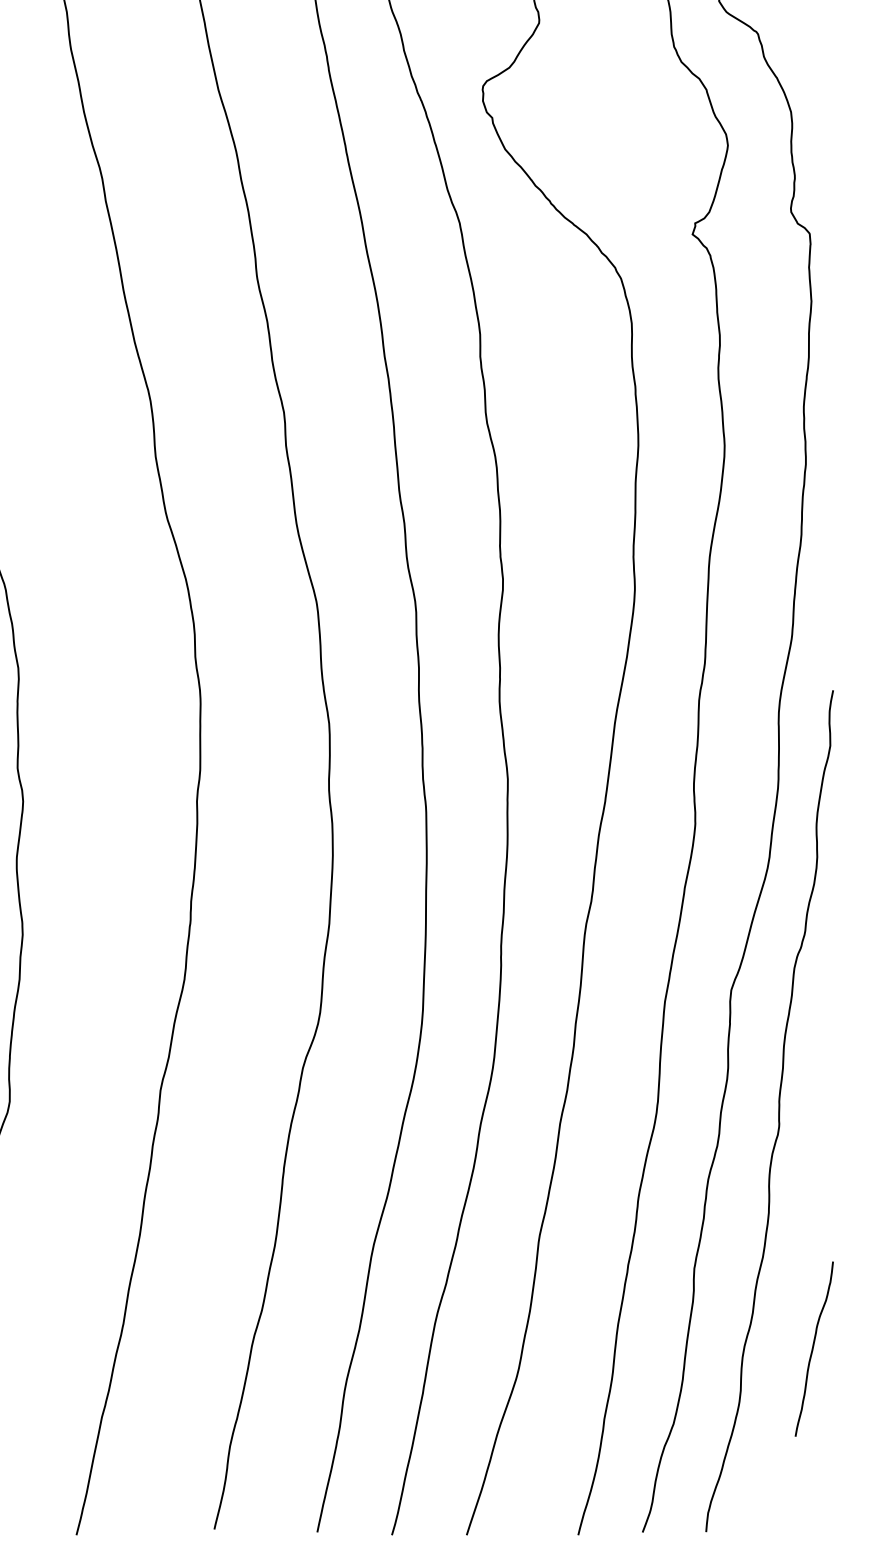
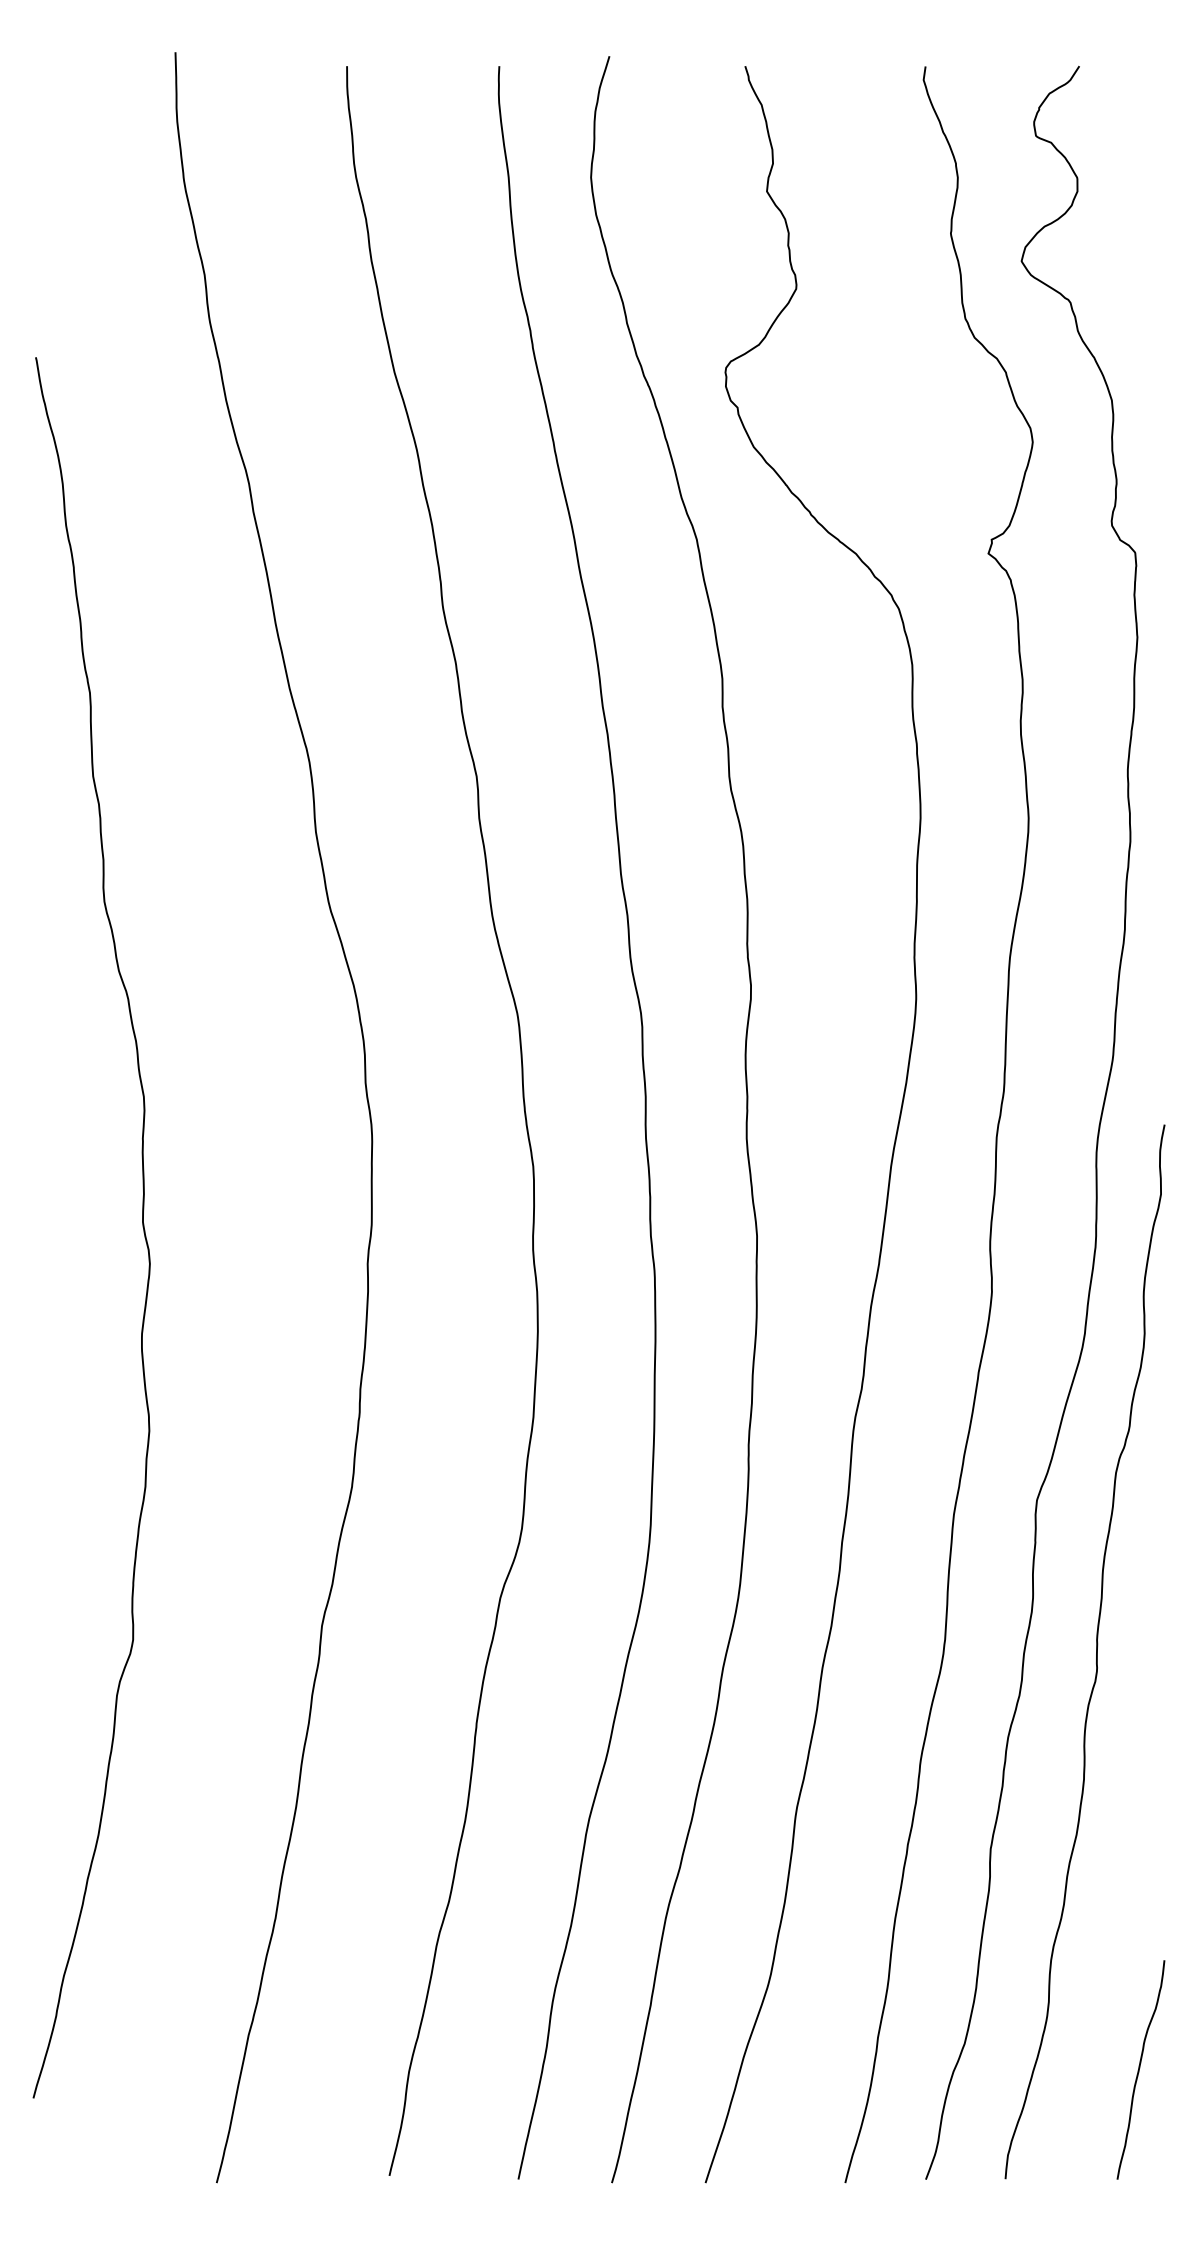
curve: (813, 1347) -> (1140, 2068), moved

